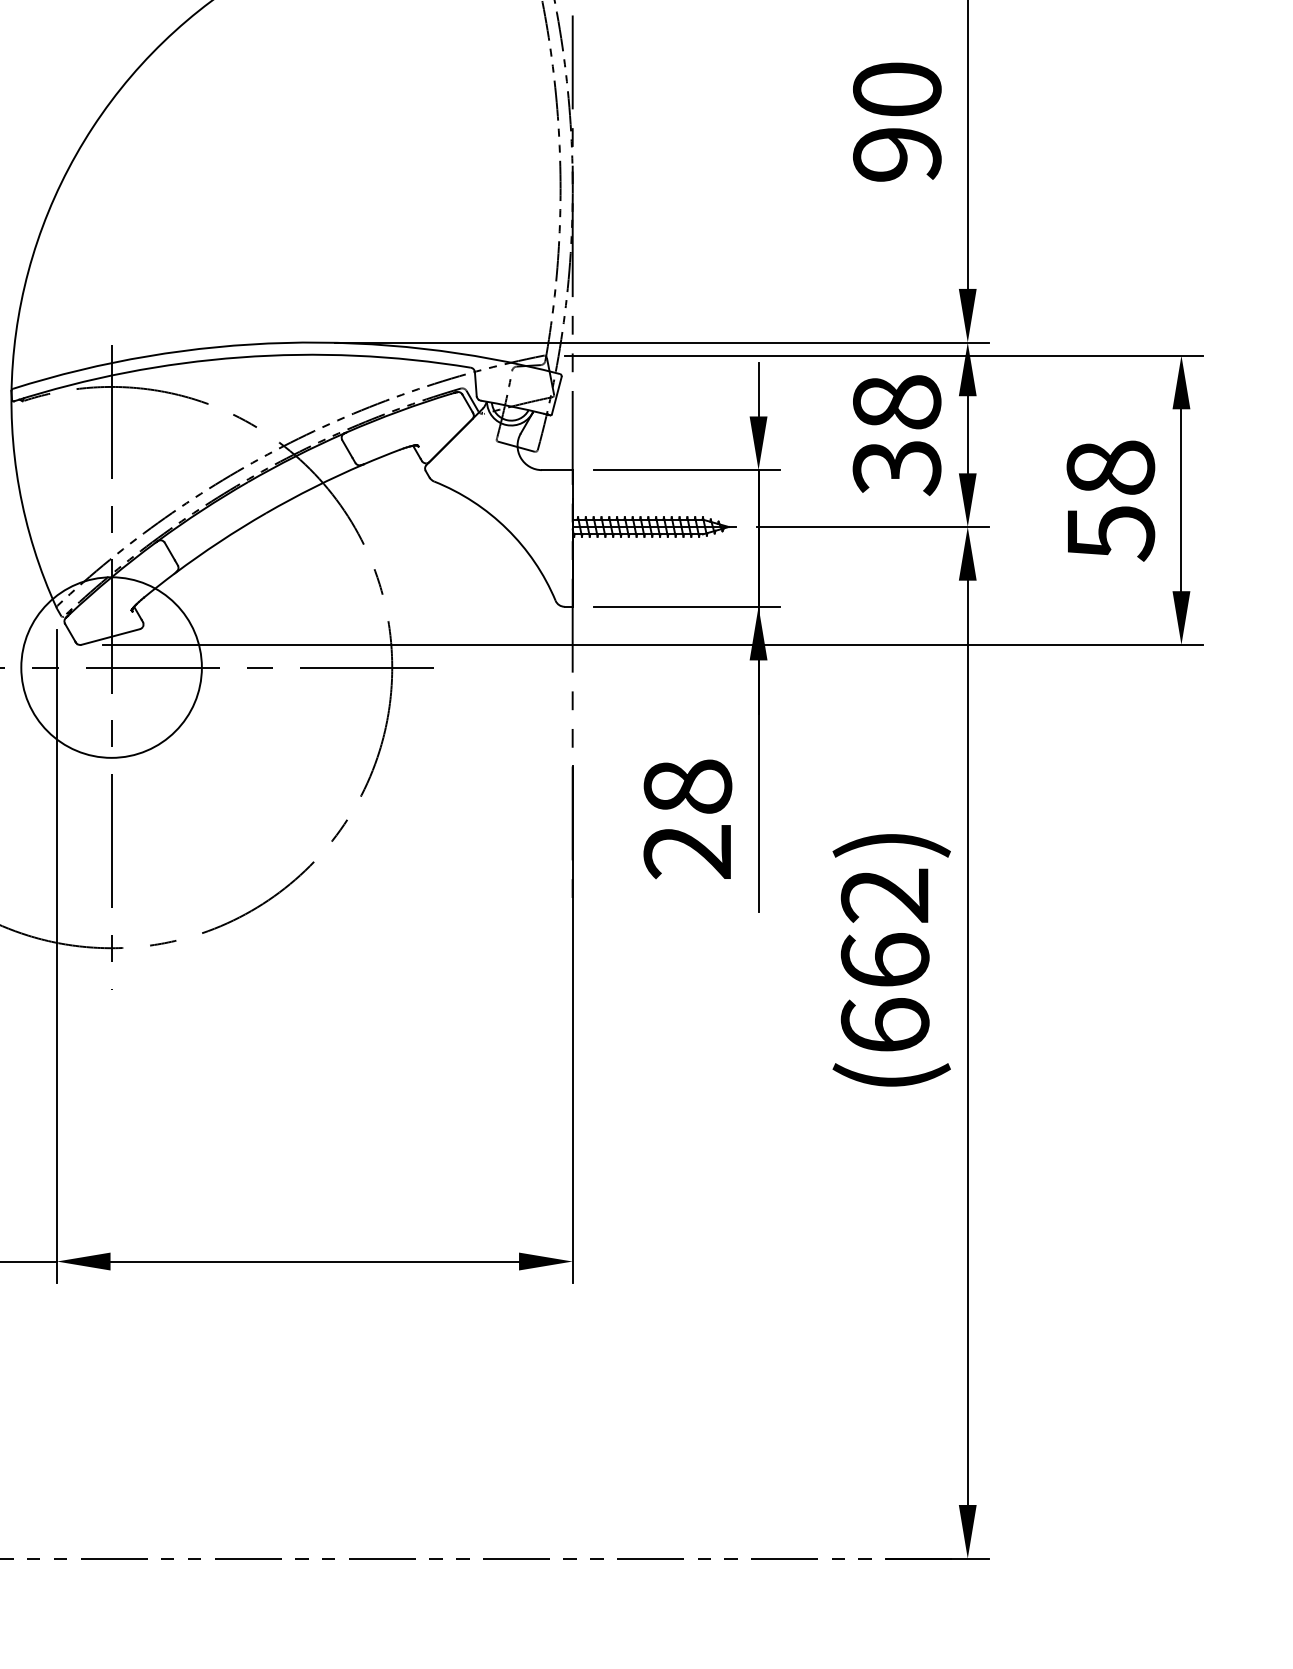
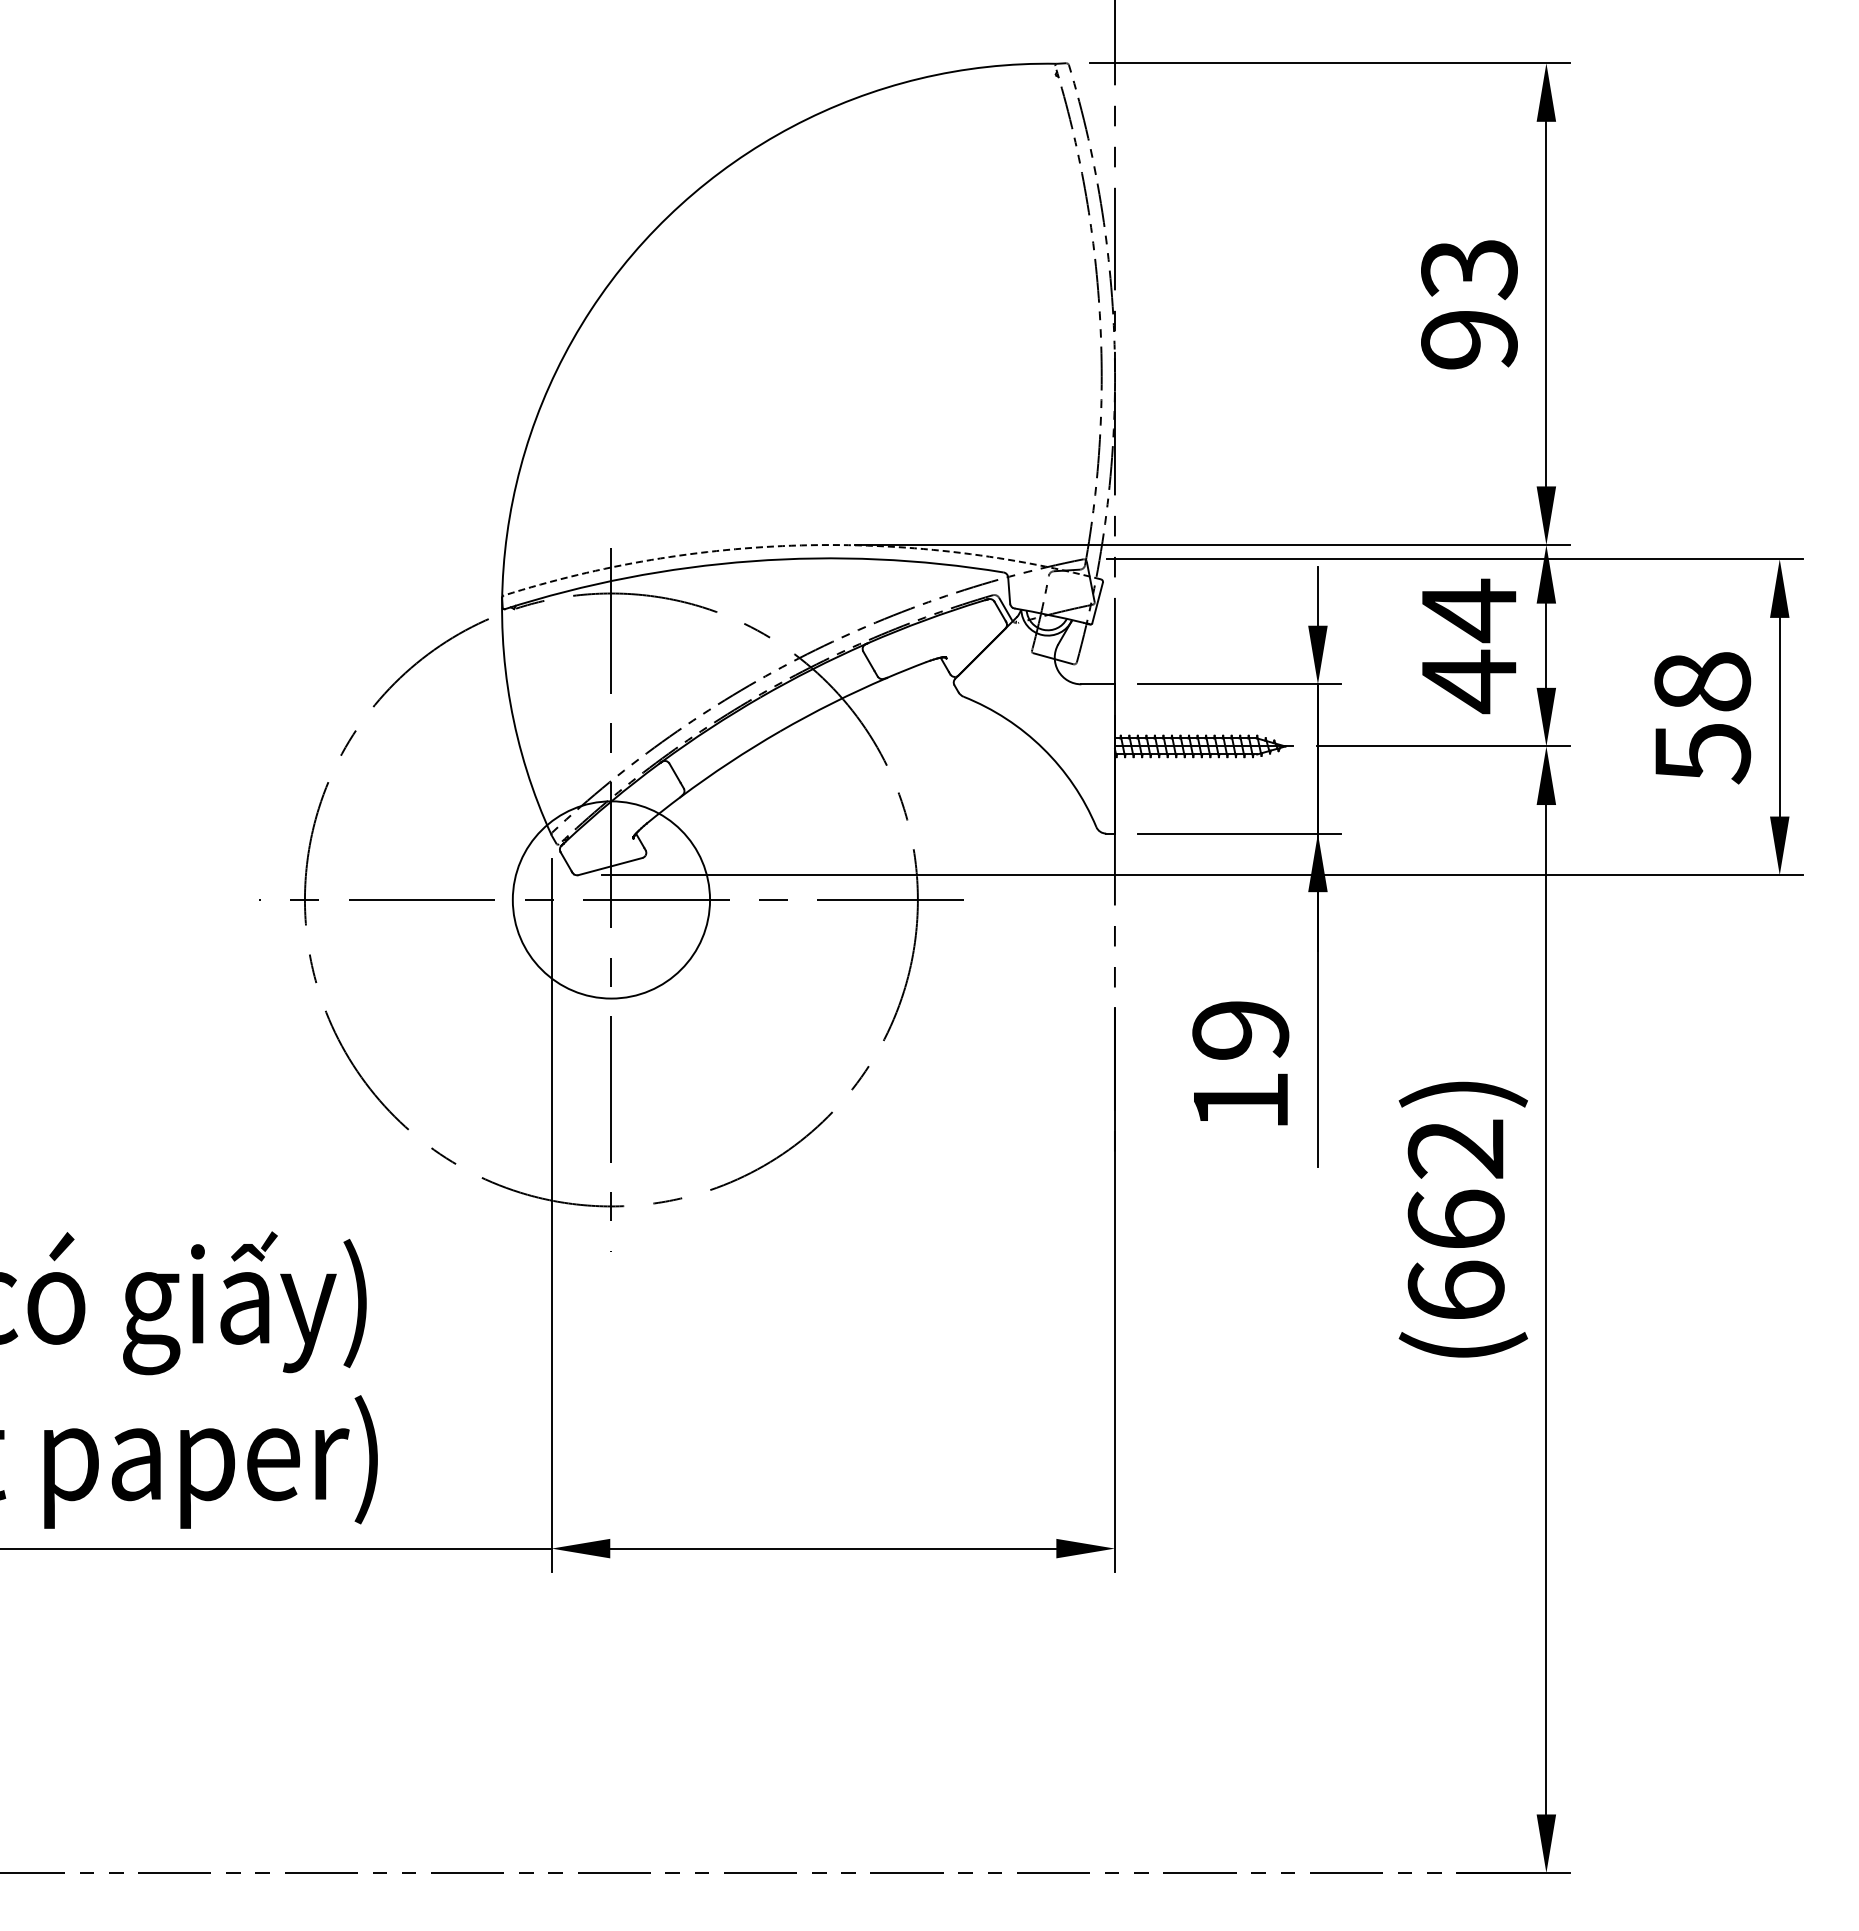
text: (897, 90) -> (1469, 269), 90 -> 93
arc: (285, 342) -> (801, 545), solid -> dashed
text: (896, 435) -> (1468, 646), 38 -> 44
text: (687, 819) -> (1240, 1065), 28 -> 19

